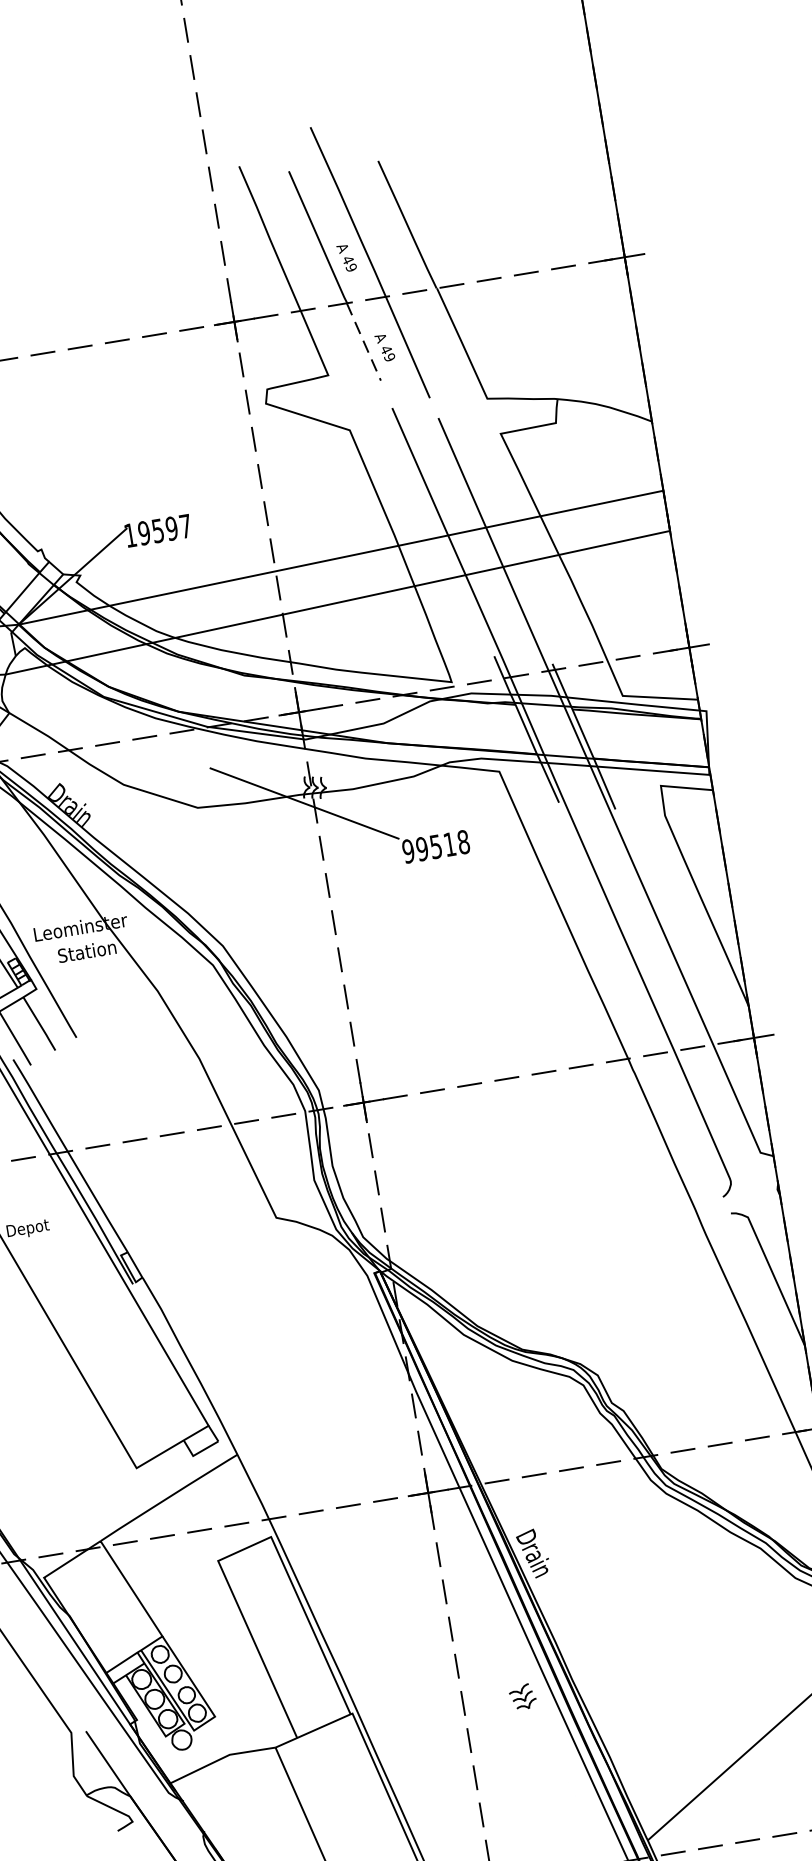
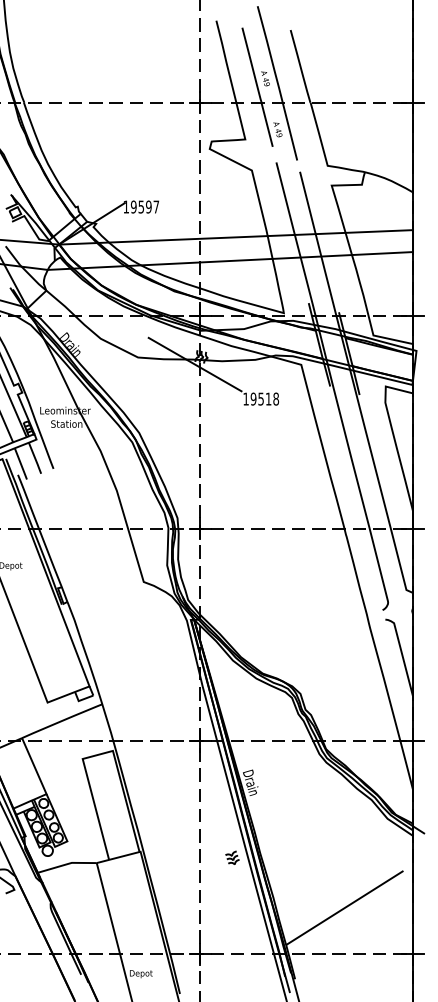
line: (364, 341) -> (267, 124), dashed -> solid
text: (407, 850) -> (245, 398), 99518 -> 19518

